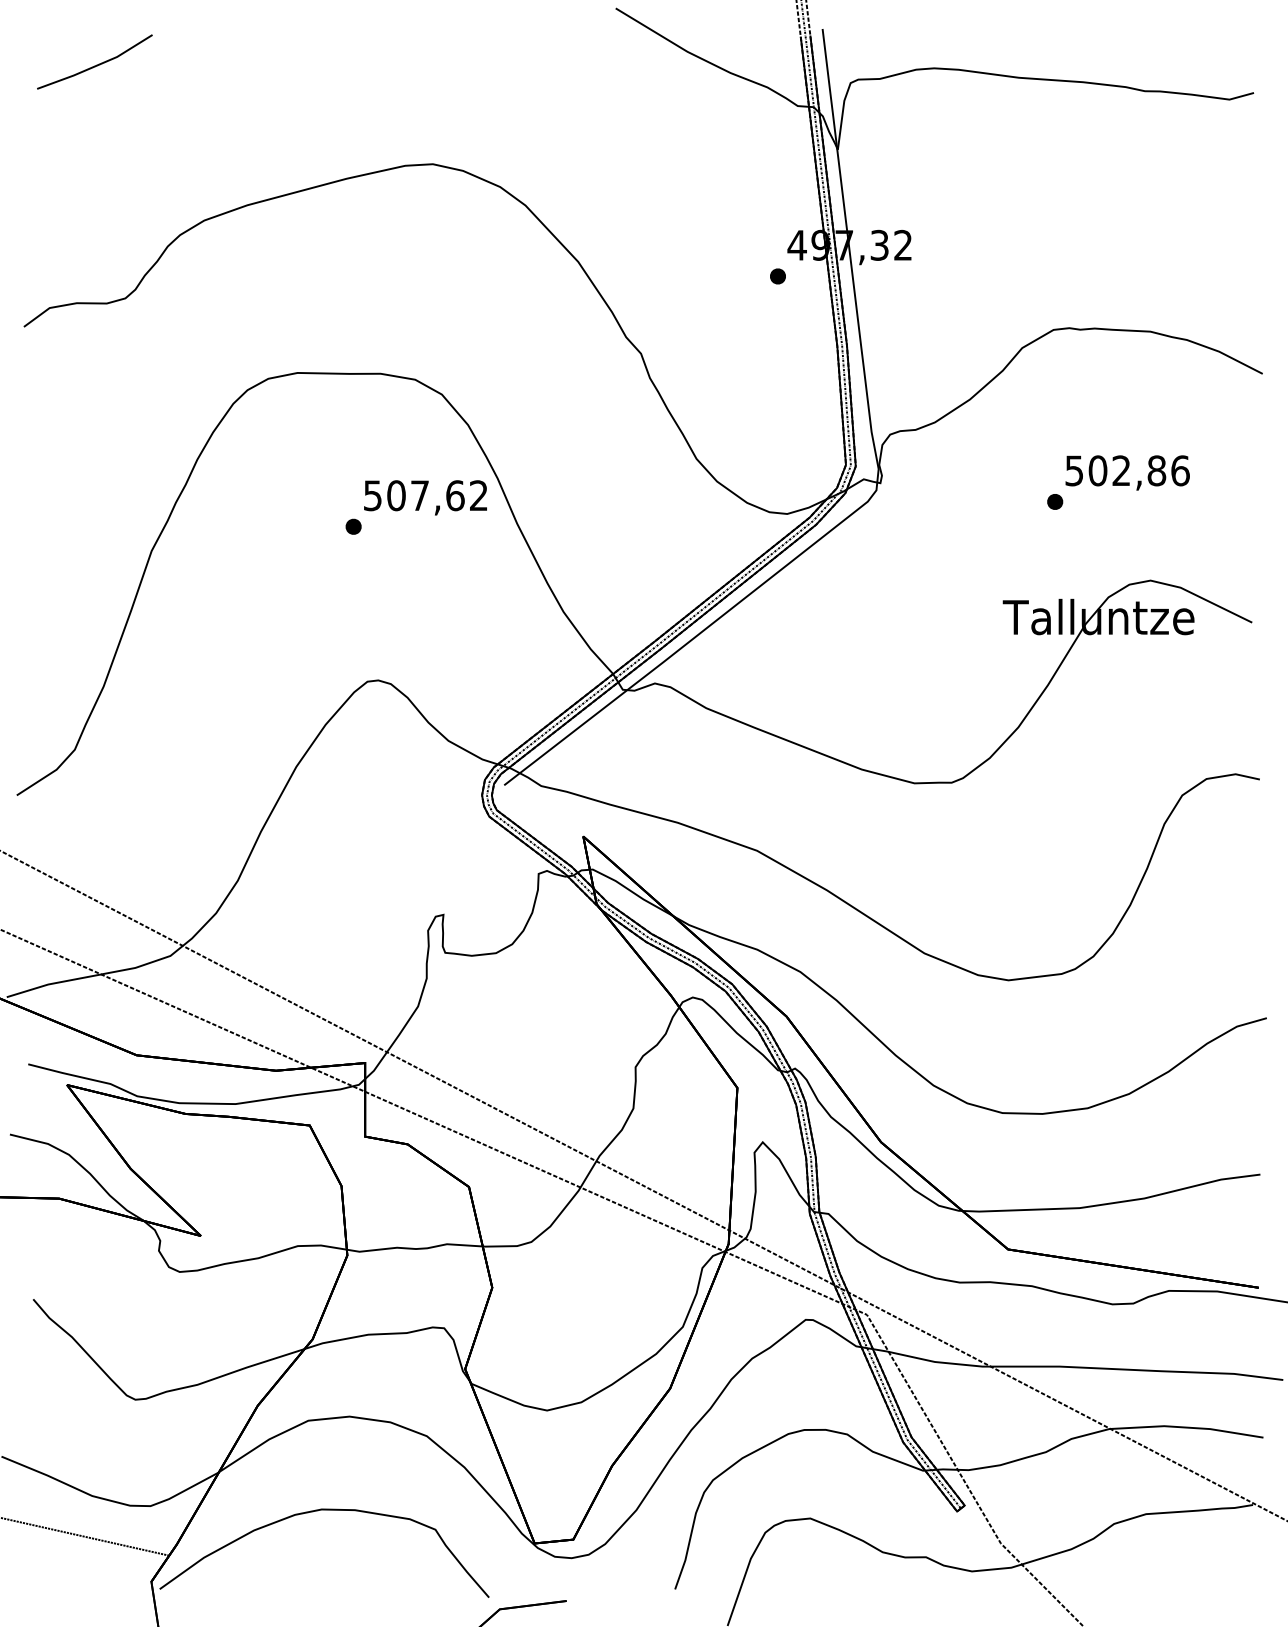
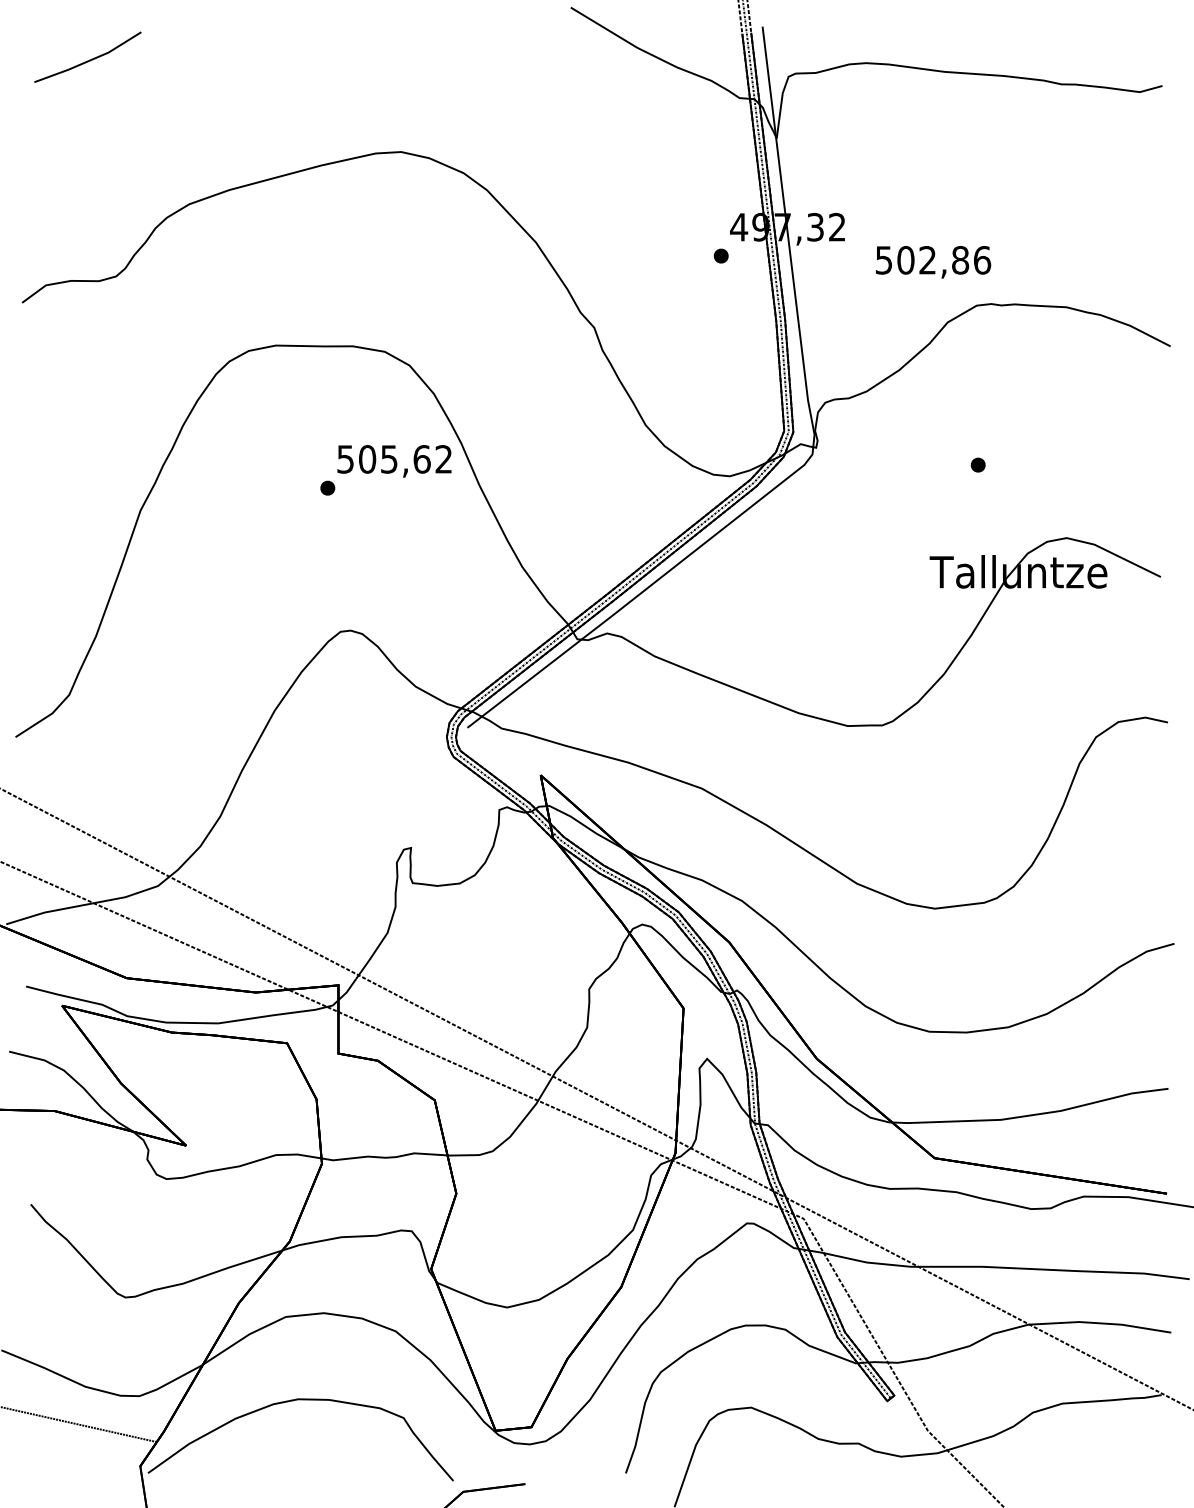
text: (1127, 473) -> (933, 262), moved
text: (420, 495) -> (389, 459), 507,62 -> 505,62

